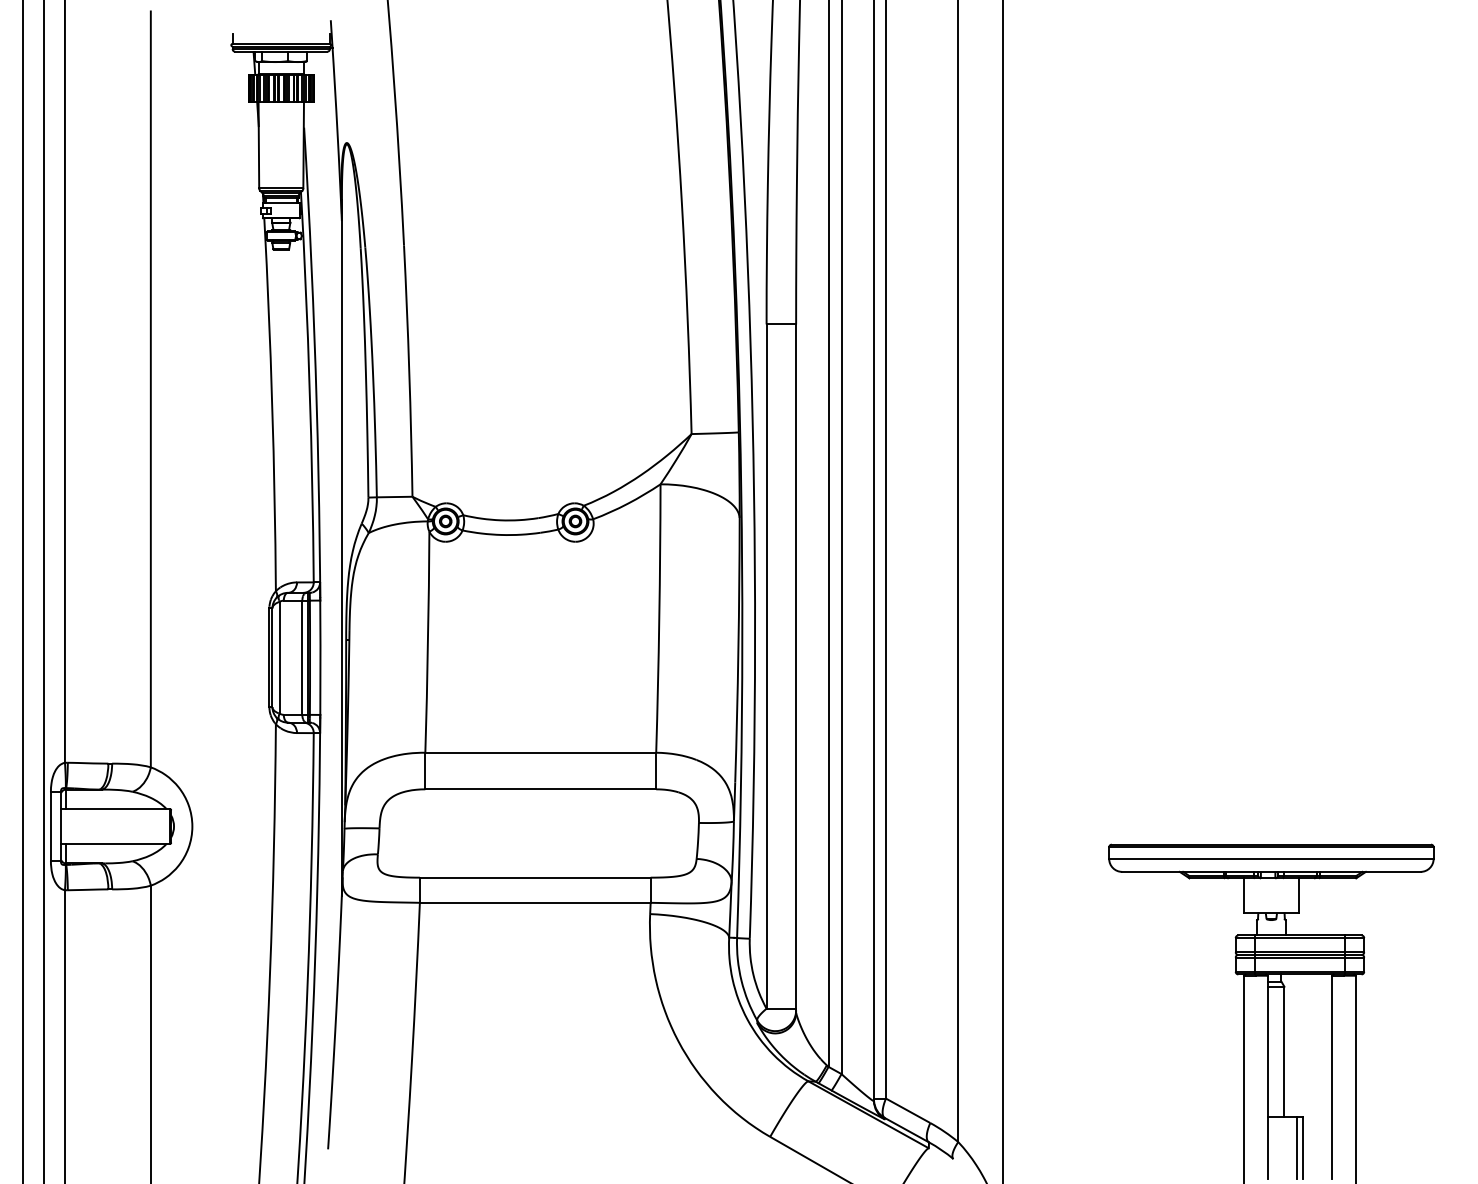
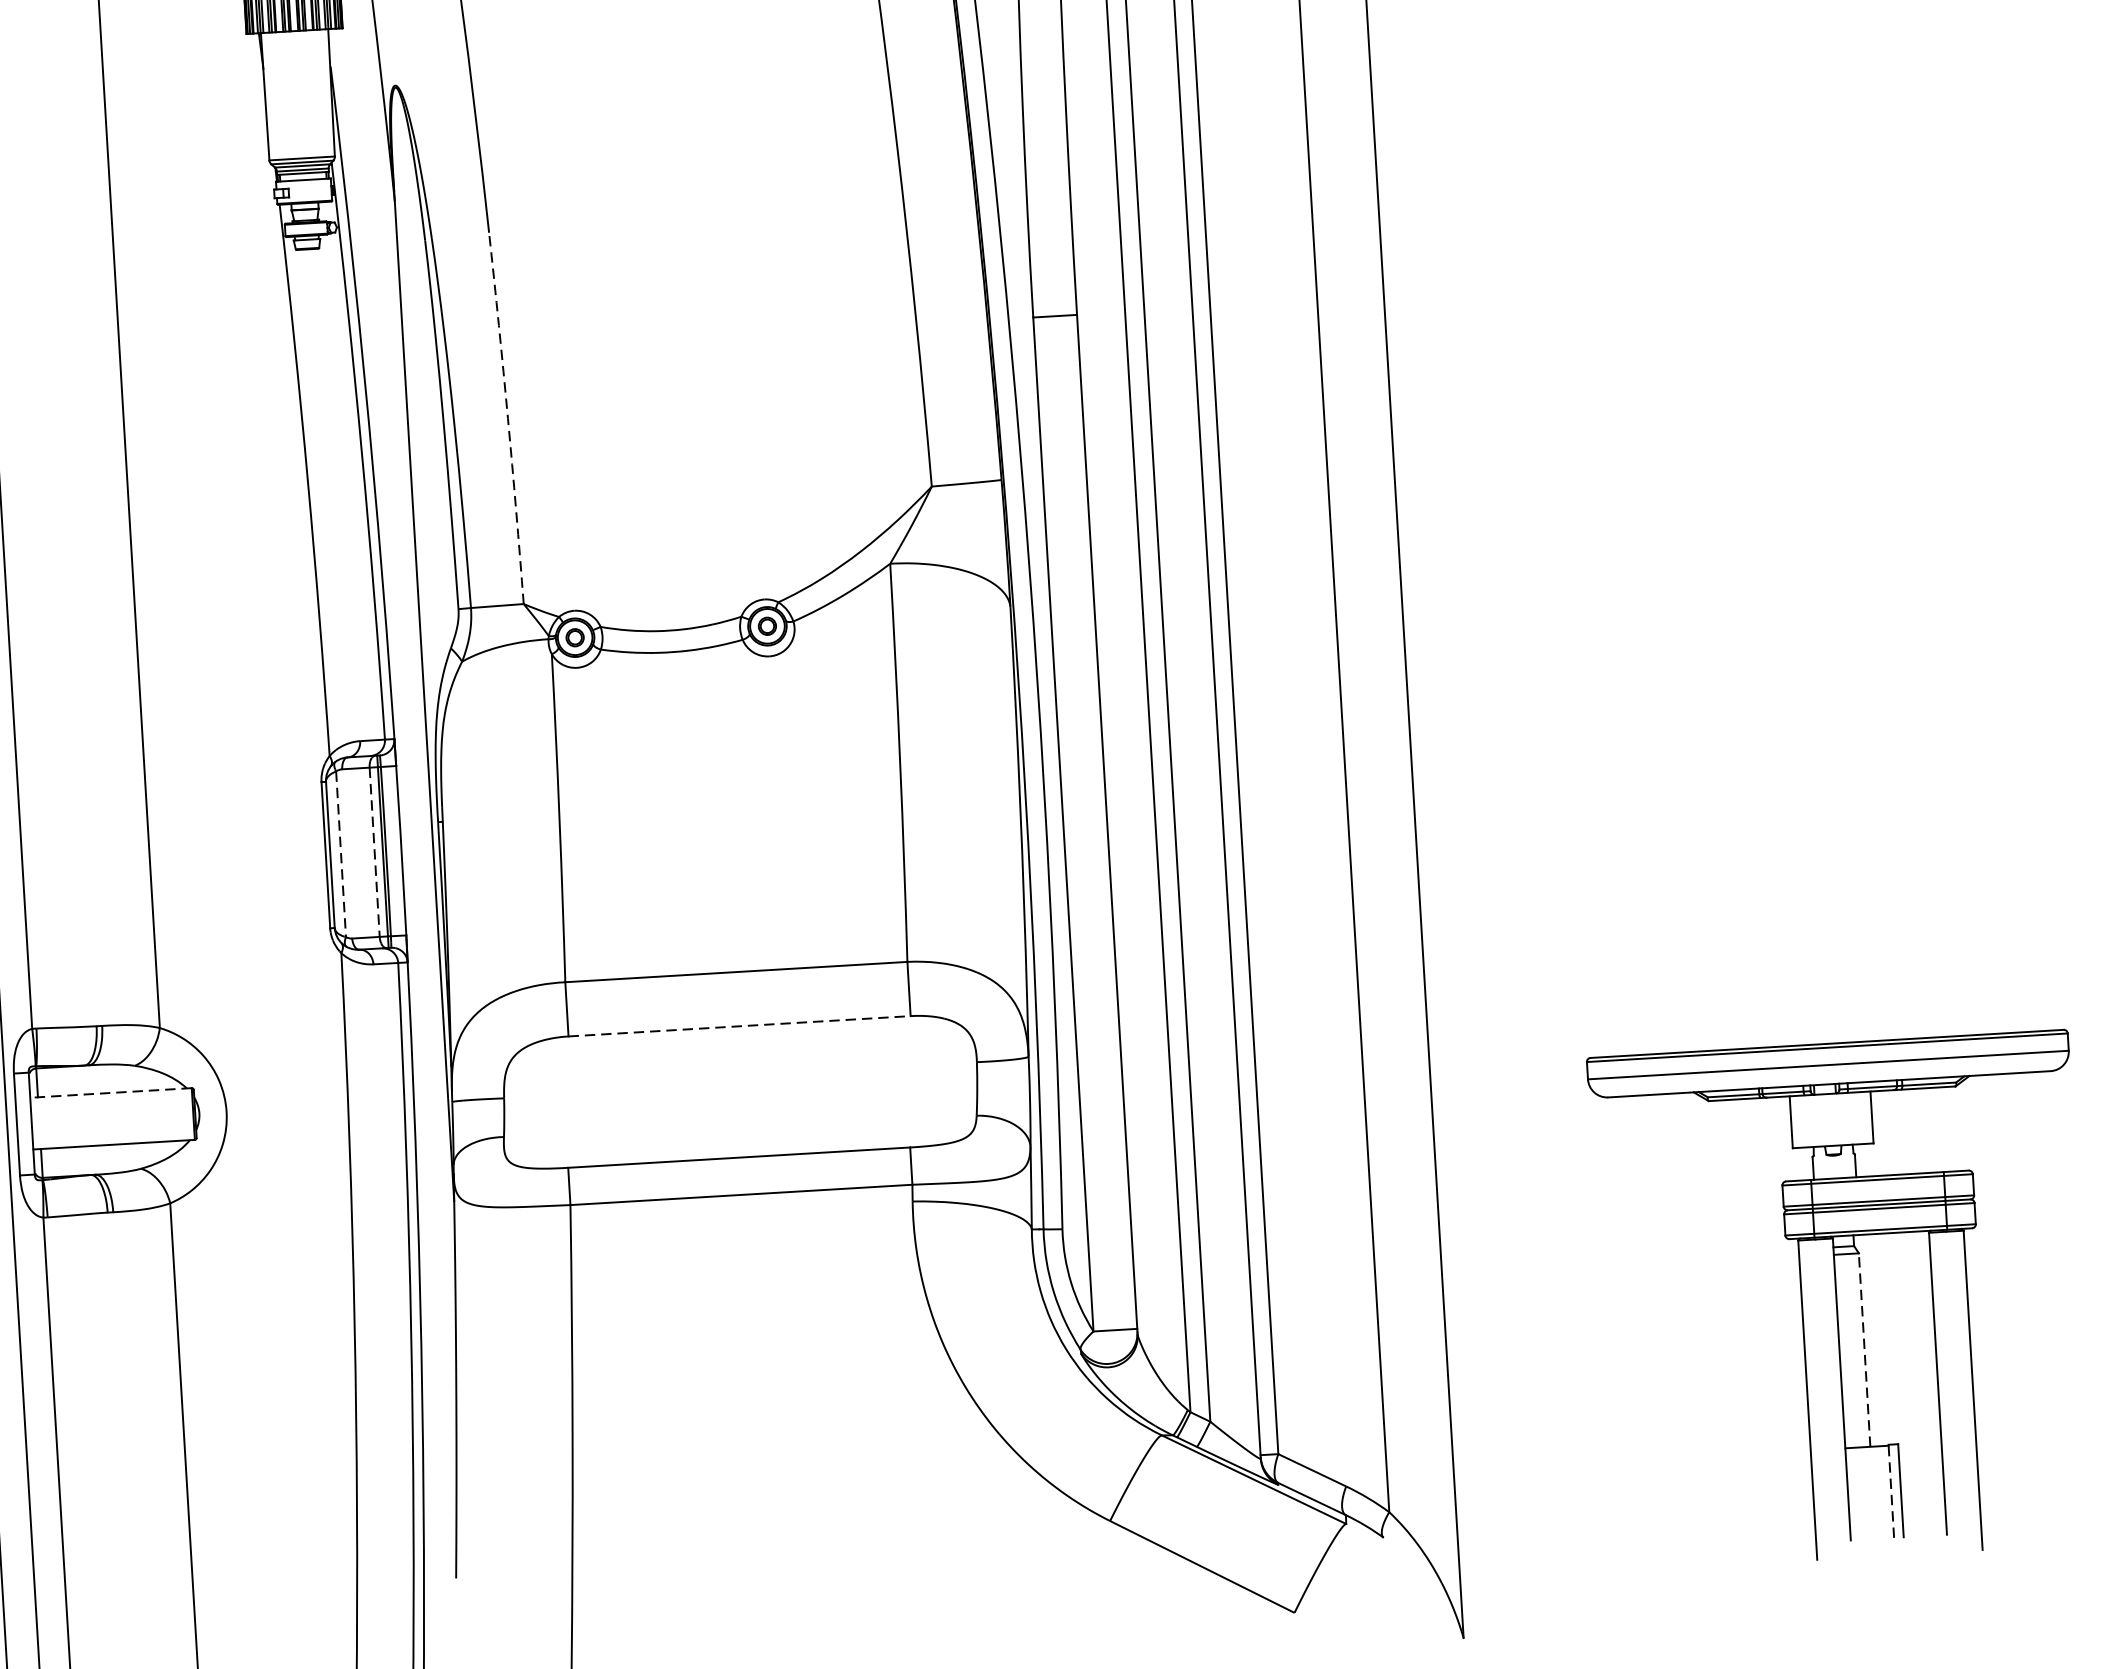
arc: (409, 371) -> (508, 418), solid -> dashed
line: (279, 657) -> (340, 853), solid -> dashed
line: (302, 658) -> (374, 853), solid -> dashed
line: (541, 789) -> (740, 1026), solid -> dashed
line: (115, 809) -> (111, 1093), solid -> dashed
line: (1284, 1051) -> (1864, 1349), solid -> dashed
line: (1296, 1147) -> (1890, 1490), solid -> dashed

